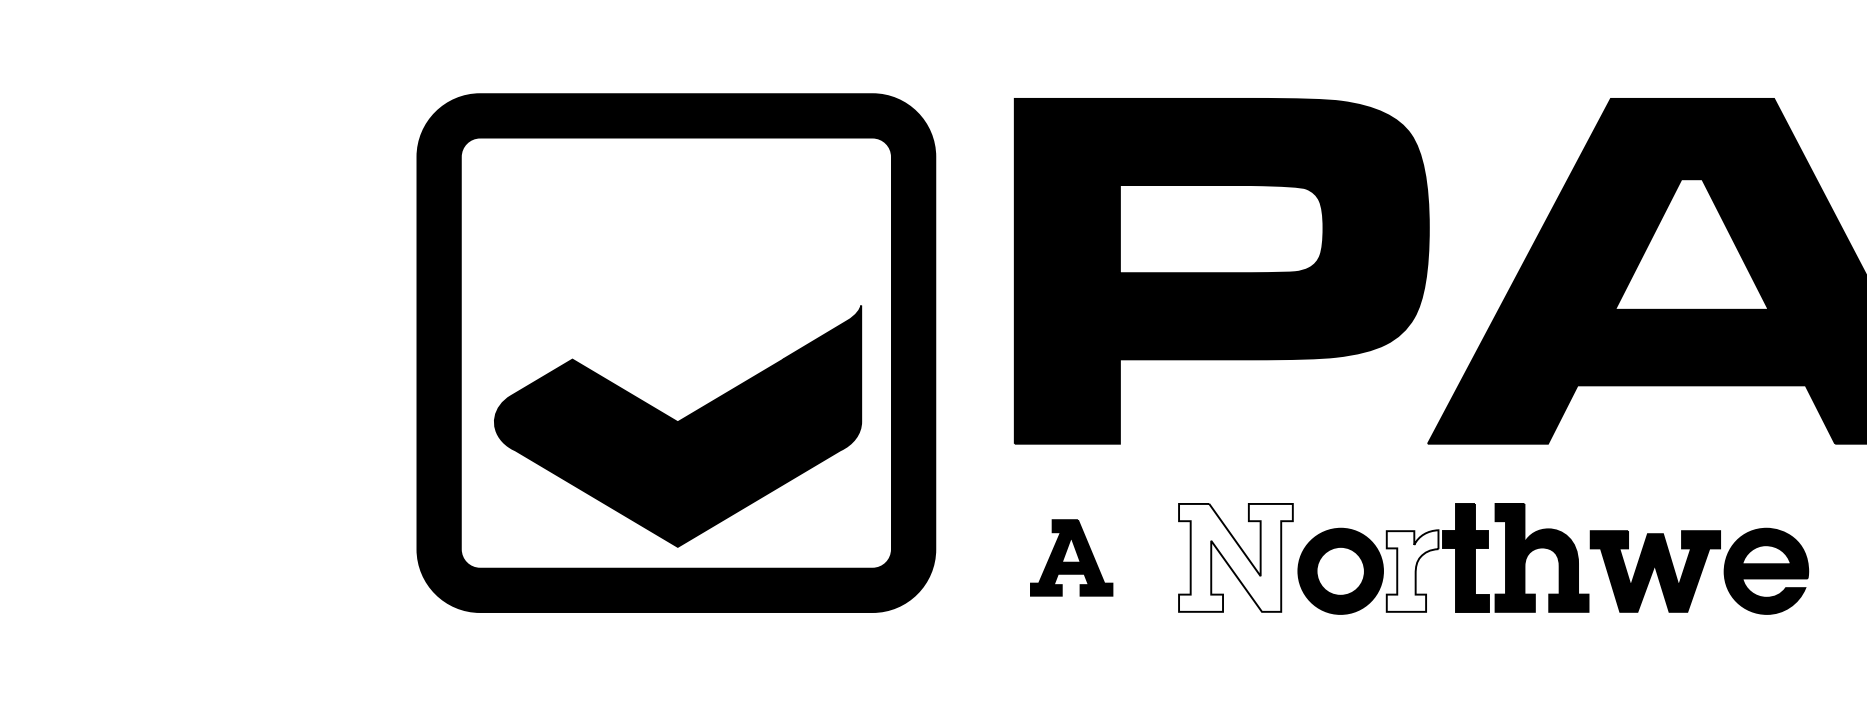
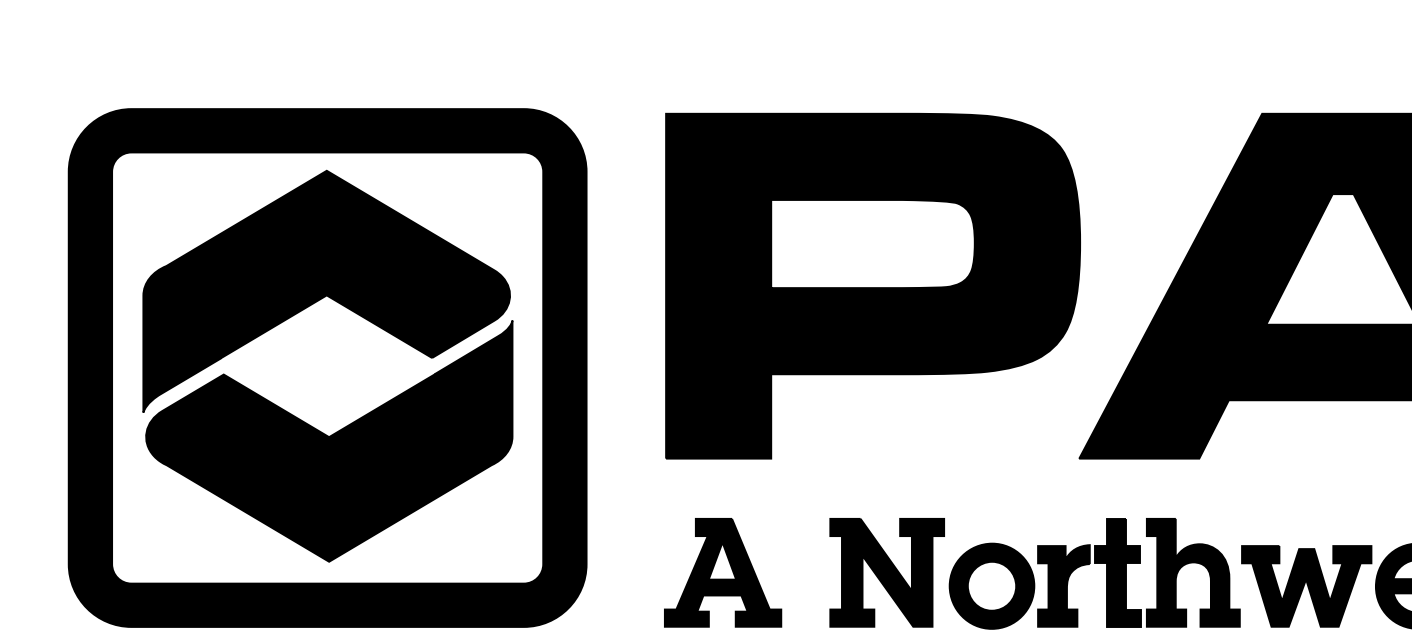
part: (675, 276) -> (326, 291), added
part: (1071, 557) -> (722, 572), size x1.43
fill: (1235, 557) -> (886, 572), added
fill: (1412, 570) -> (1063, 585), added

